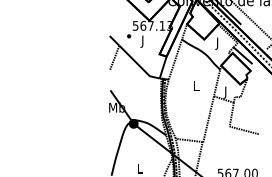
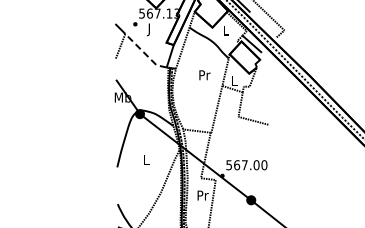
text: (217, 43) -> (225, 31), J -> L
line: (138, 64) -> (144, 53), solid -> dashed
text: (196, 86) -> (204, 75), L -> Pr
text: (225, 92) -> (234, 81), J -> L

